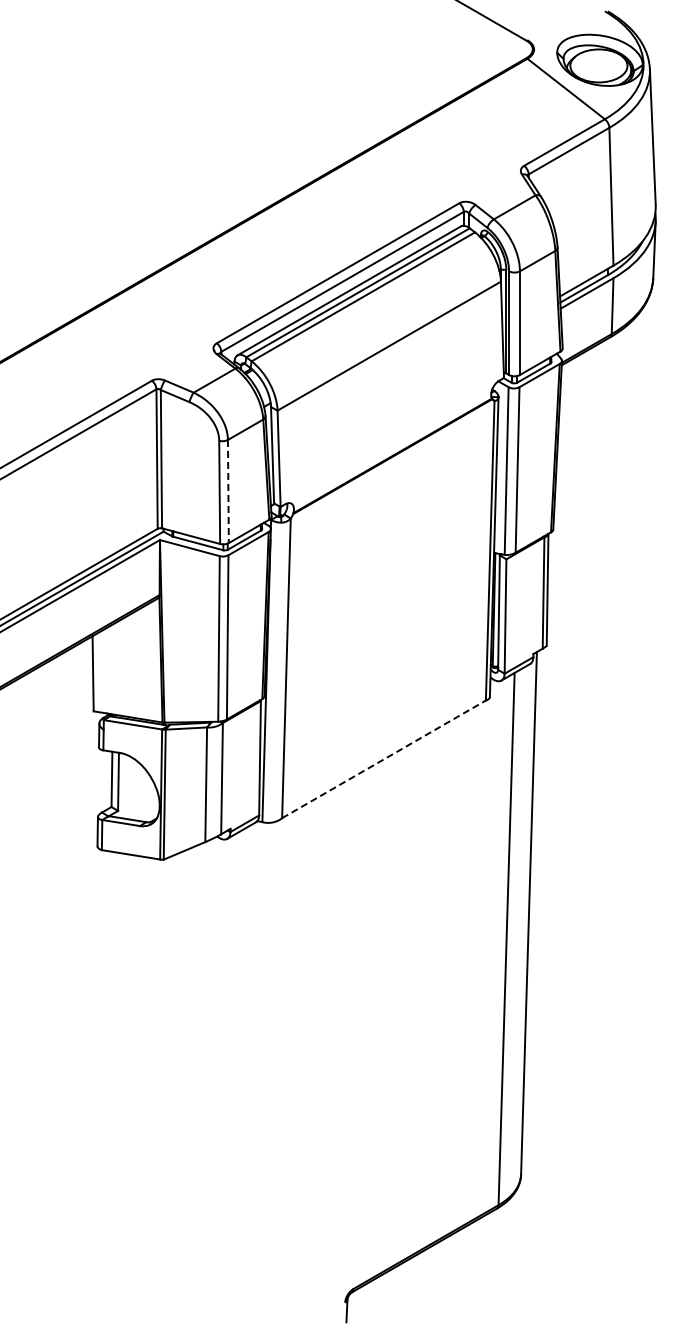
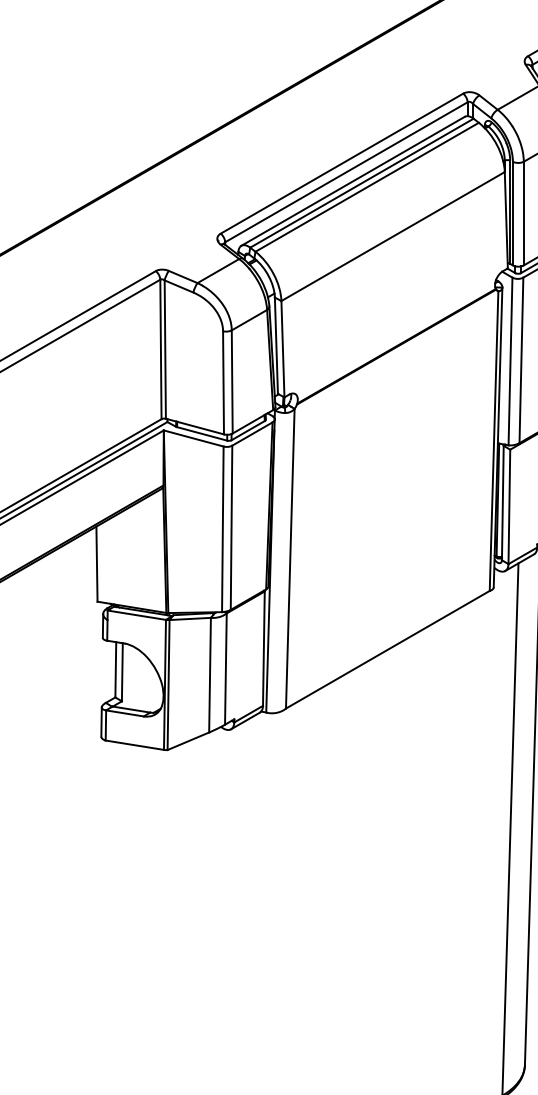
line: (228, 491) -> (232, 381), dashed -> solid
line: (384, 759) -> (388, 649), dashed -> solid

